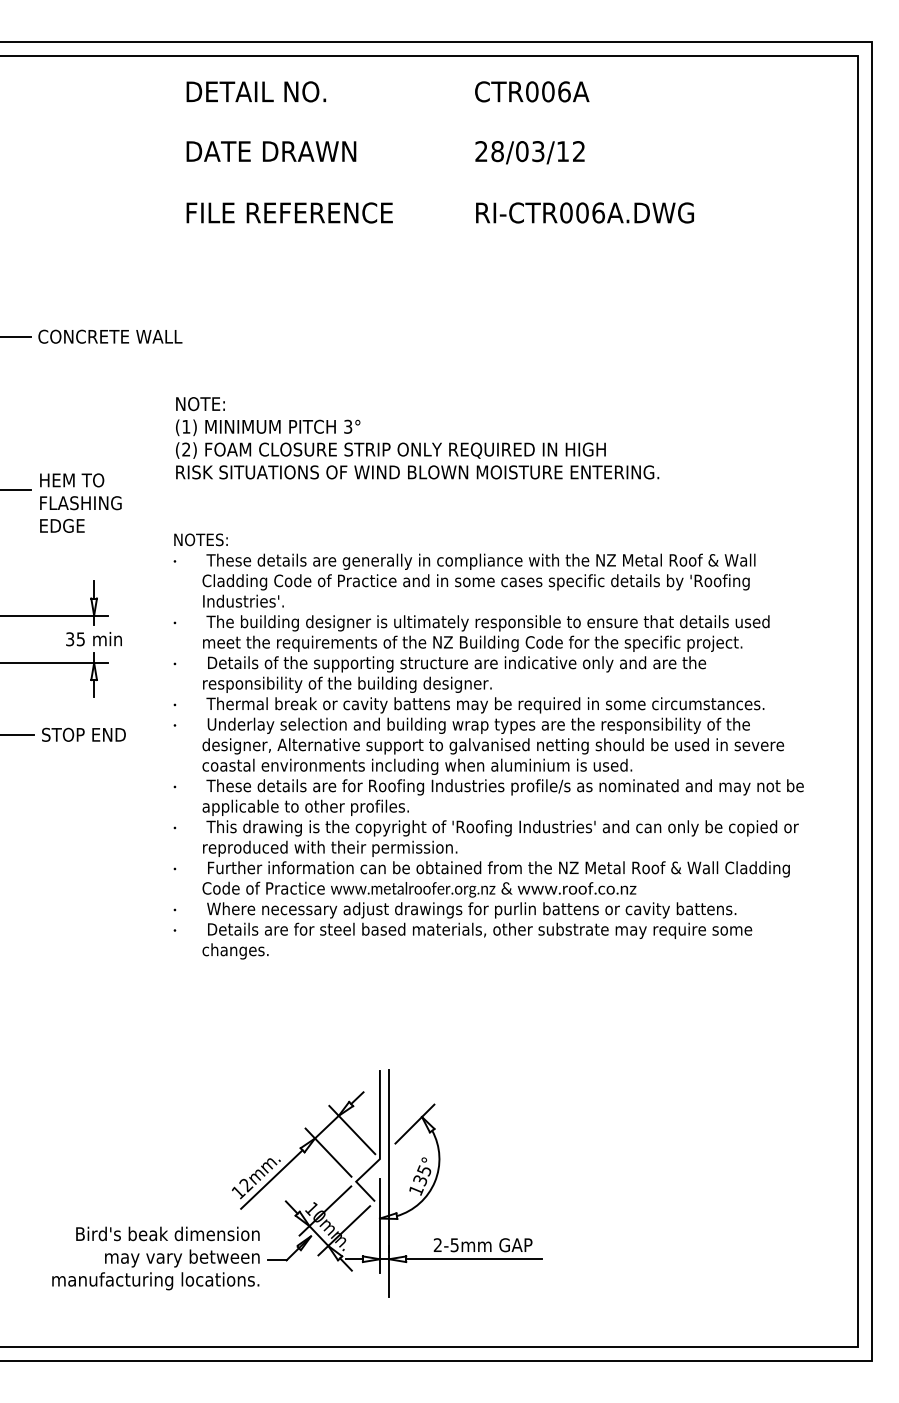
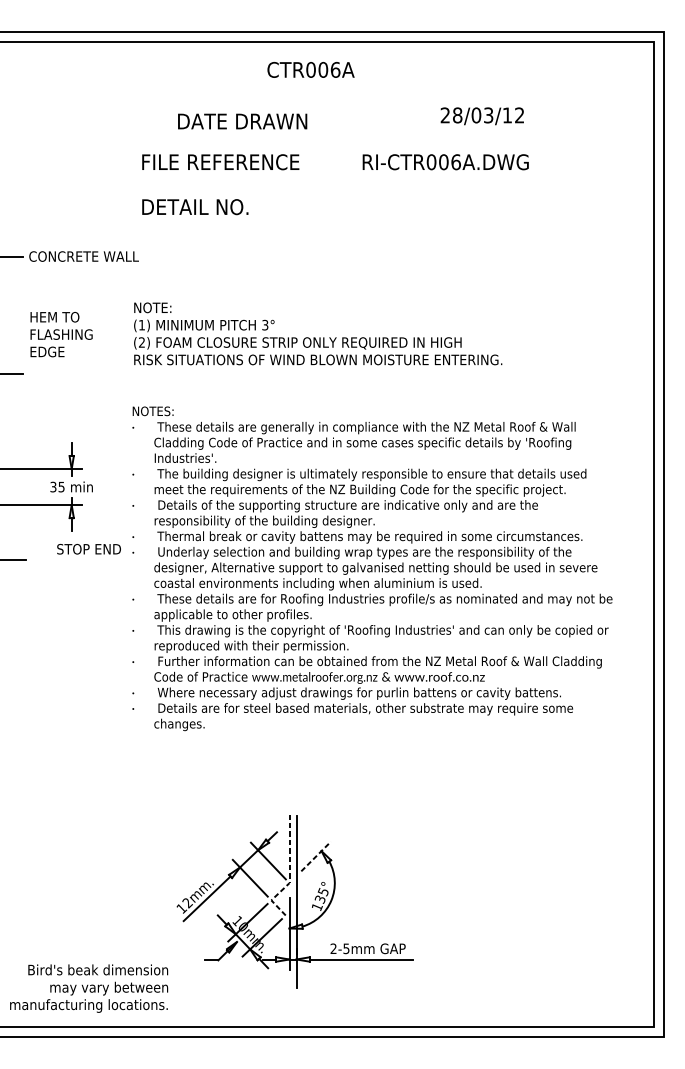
text: (255, 91) -> (194, 206), moved
text: (532, 91) -> (311, 69), moved
text: (271, 151) -> (242, 121), moved
text: (529, 152) -> (481, 116), moved
text: (80, 502) -> (61, 334), moved
text: (83, 734) -> (88, 548), moved
line: (414, 1124) -> (315, 856), solid -> dashed
line: (379, 1145) -> (289, 872), solid -> dashed
text: (155, 1258) -> (88, 988), moved

